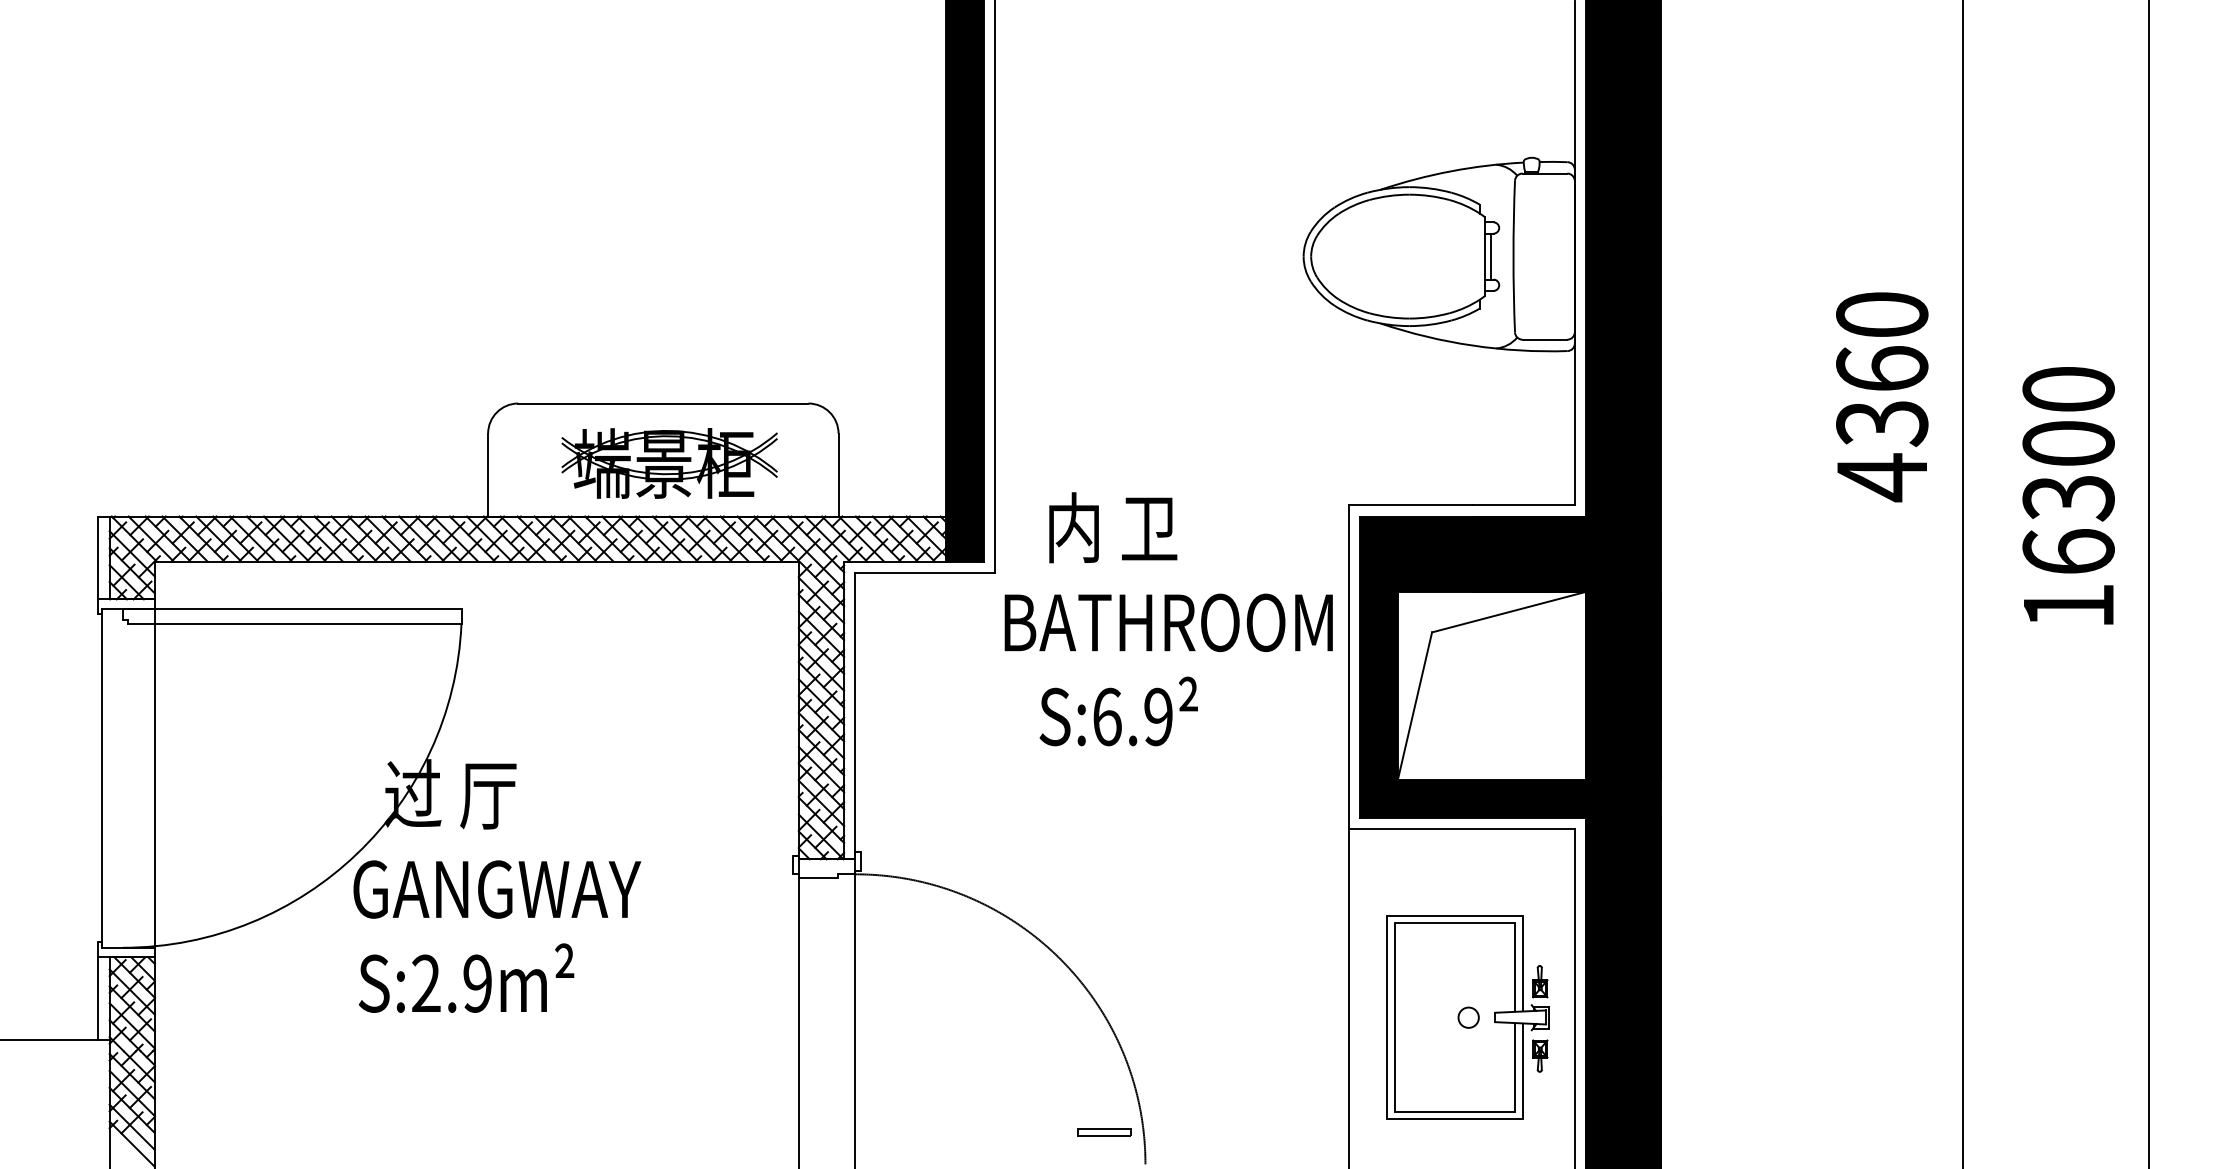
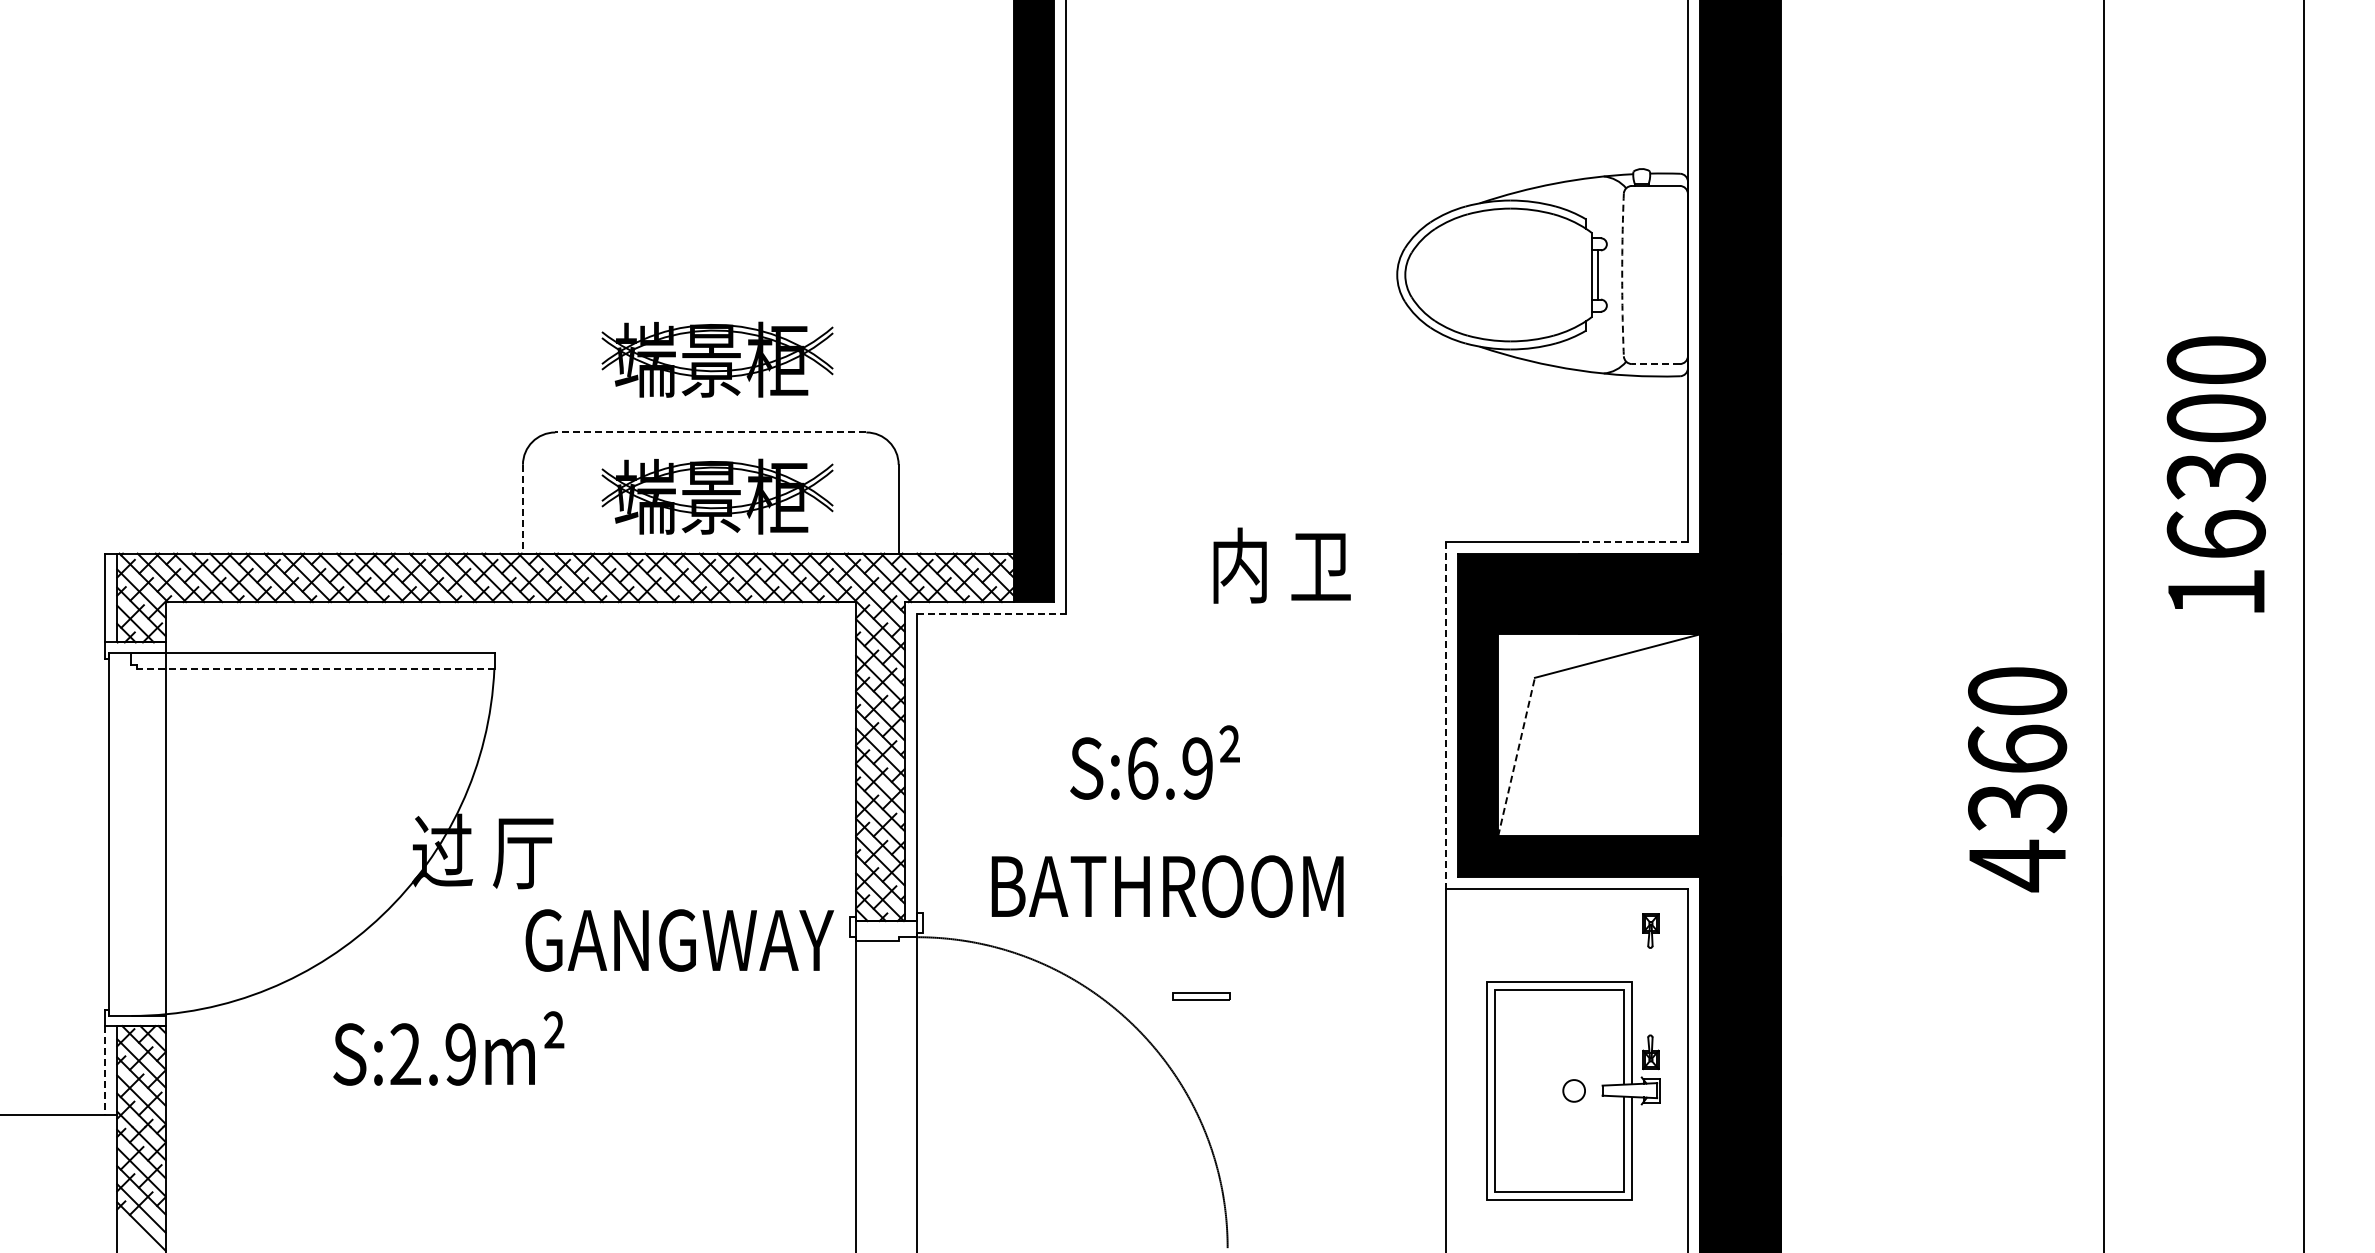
arc: (1513, 257) -> (1622, 275), solid -> dashed
part: (669, 335) -> (717, 359), added
line: (1544, 340) -> (1655, 364), solid -> dashed
text: (1882, 397) -> (2017, 779), moved
line: (663, 403) -> (710, 432), solid -> dashed
line: (487, 475) -> (522, 509), solid -> dashed
text: (2067, 495) -> (2215, 474), moved
line: (1524, 505) -> (1633, 541), solid -> dashed
text: (1112, 527) -> (1281, 565), moved
line: (925, 573) -> (991, 614), solid -> dashed
text: (1168, 622) -> (1167, 886), moved
line: (295, 623) -> (316, 668), solid -> dashed
line: (1348, 667) -> (1445, 715), solid -> dashed
line: (1414, 705) -> (1516, 756), solid -> dashed
text: (1118, 711) -> (1154, 762), moved
text: (497, 889) -> (679, 940), moved
text: (466, 978) -> (448, 1048), moved
line: (98, 998) -> (105, 1070), solid -> dashed
part: (1539, 1055) -> (1650, 930), moved
part: (1104, 1132) -> (1201, 996), moved

